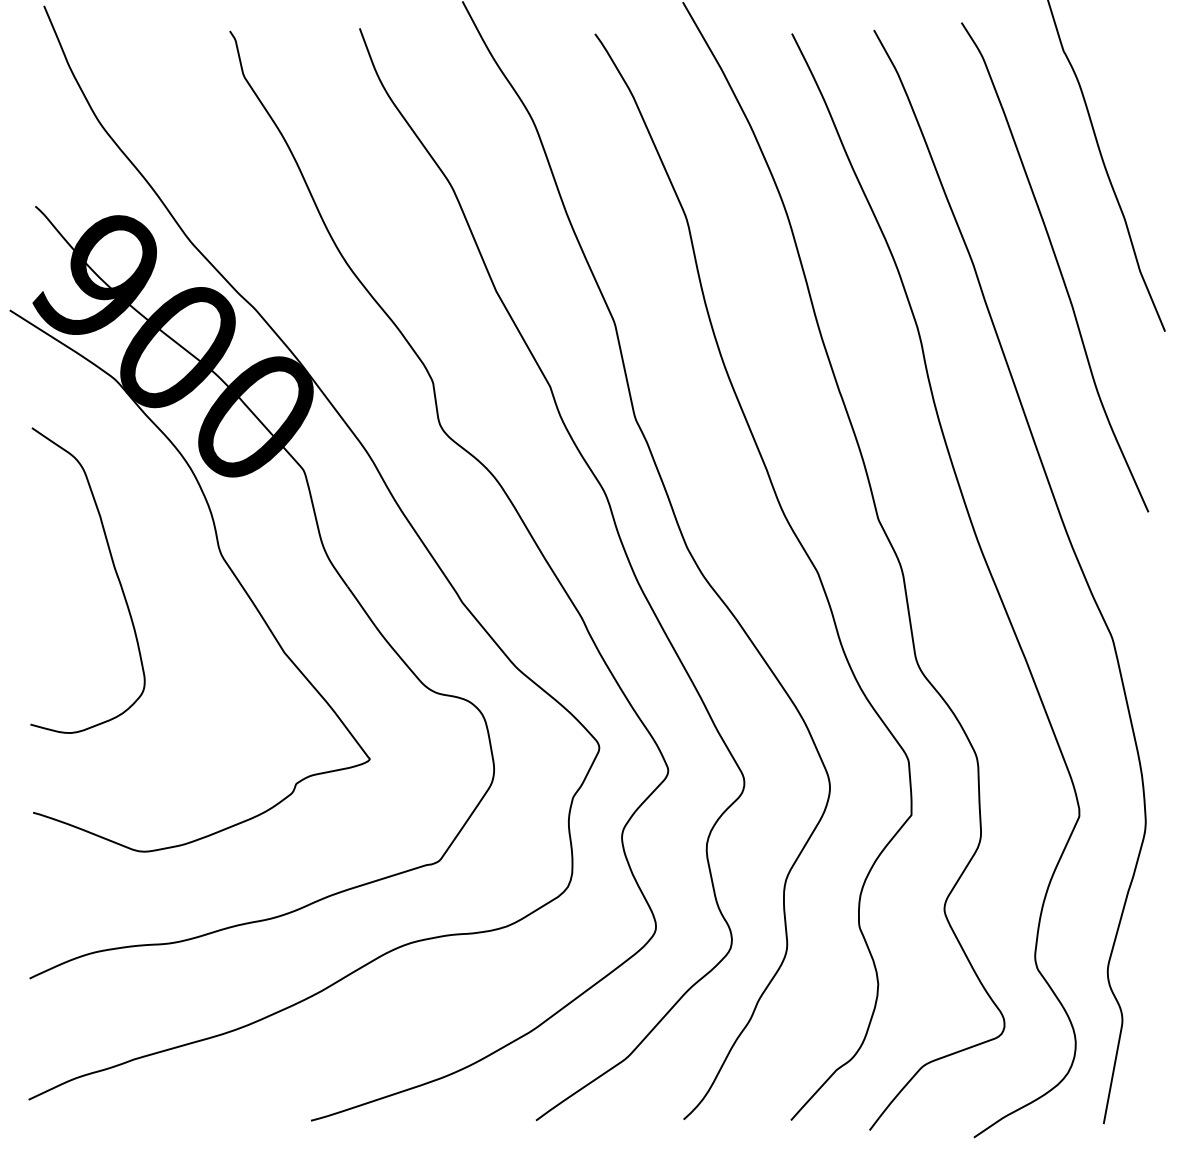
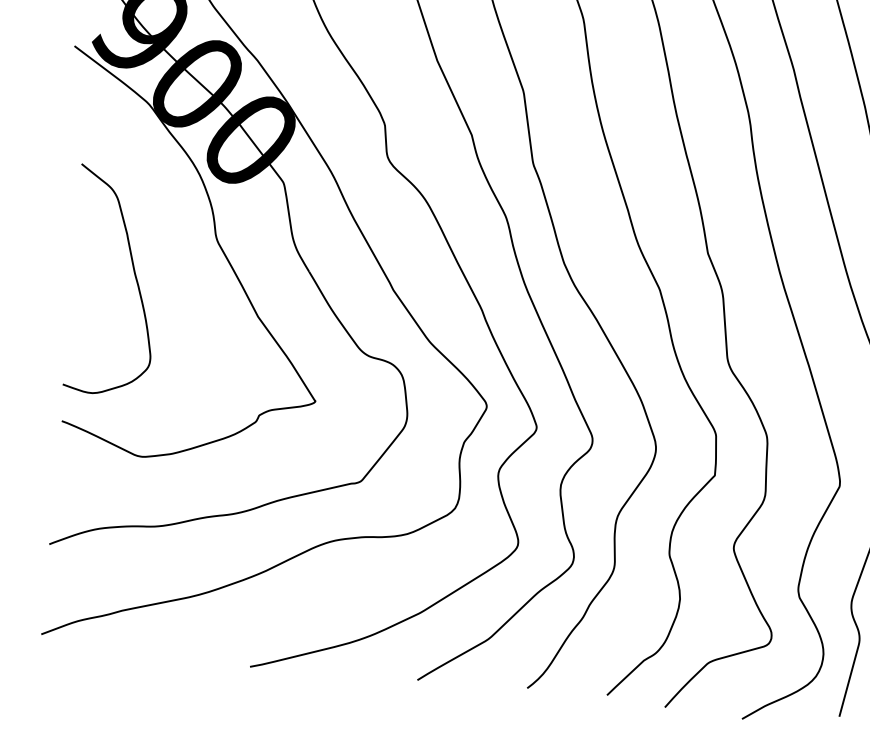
curve: (114, 570) -> (134, 274), moved

